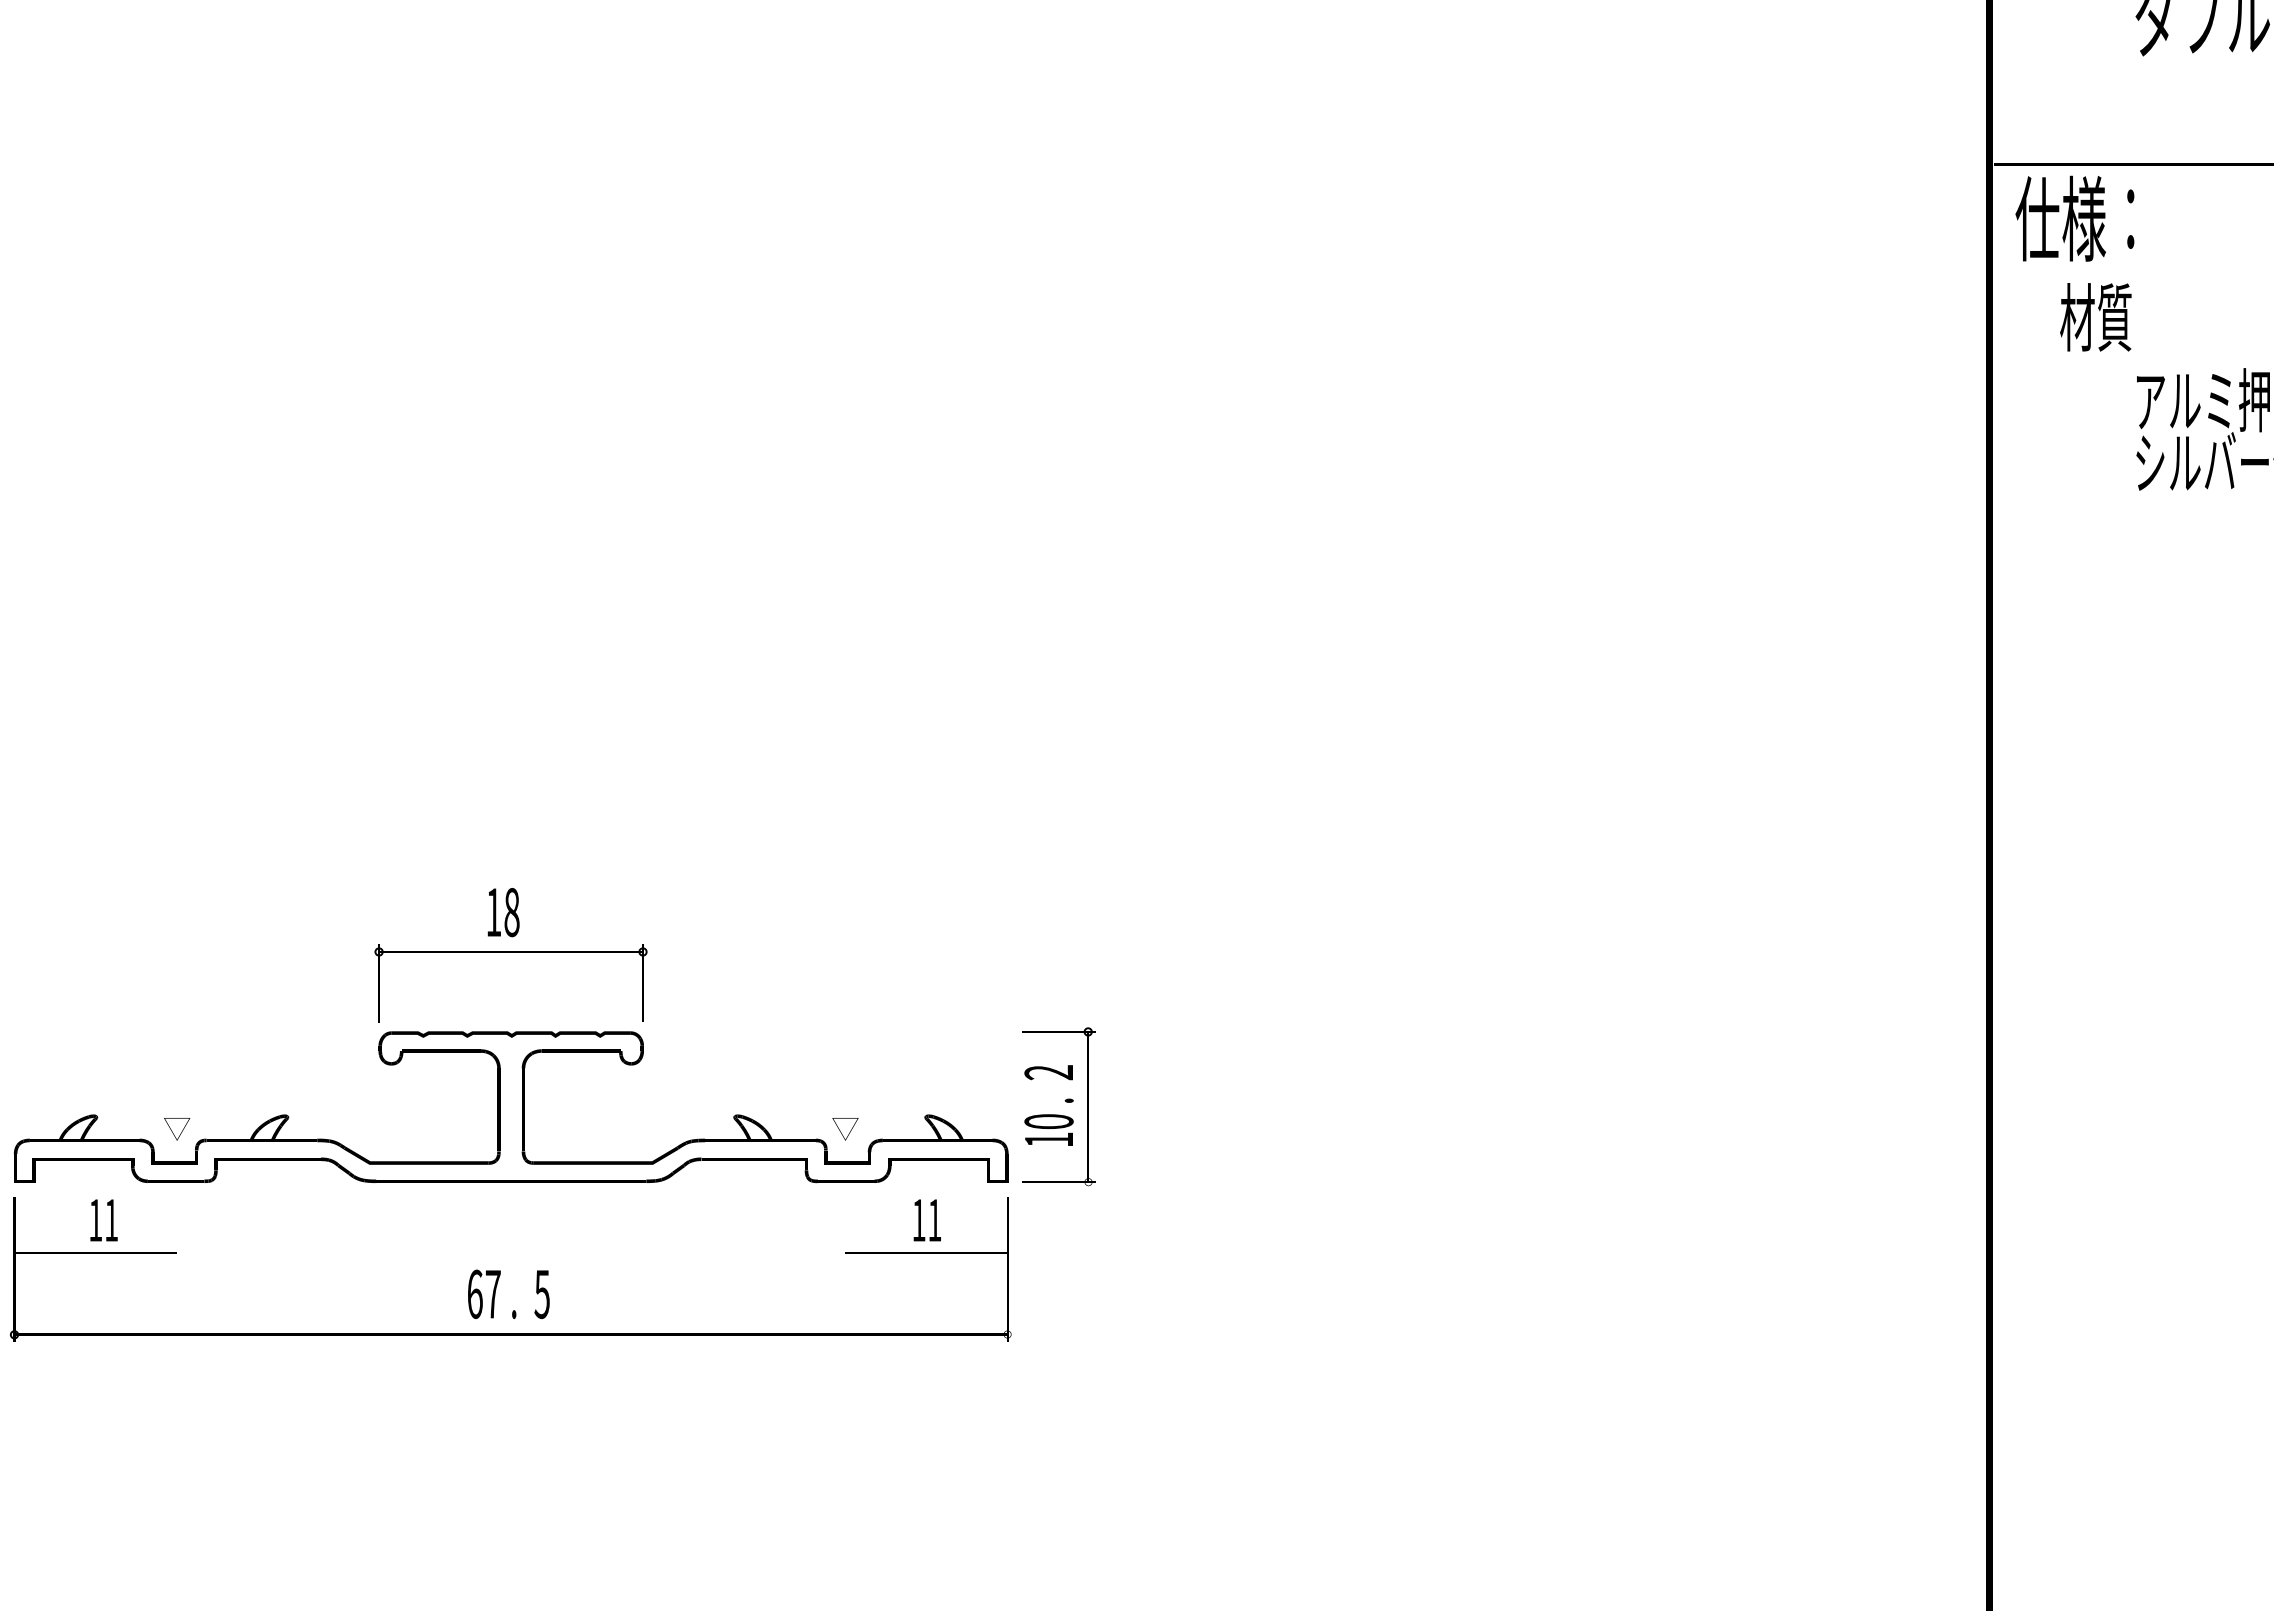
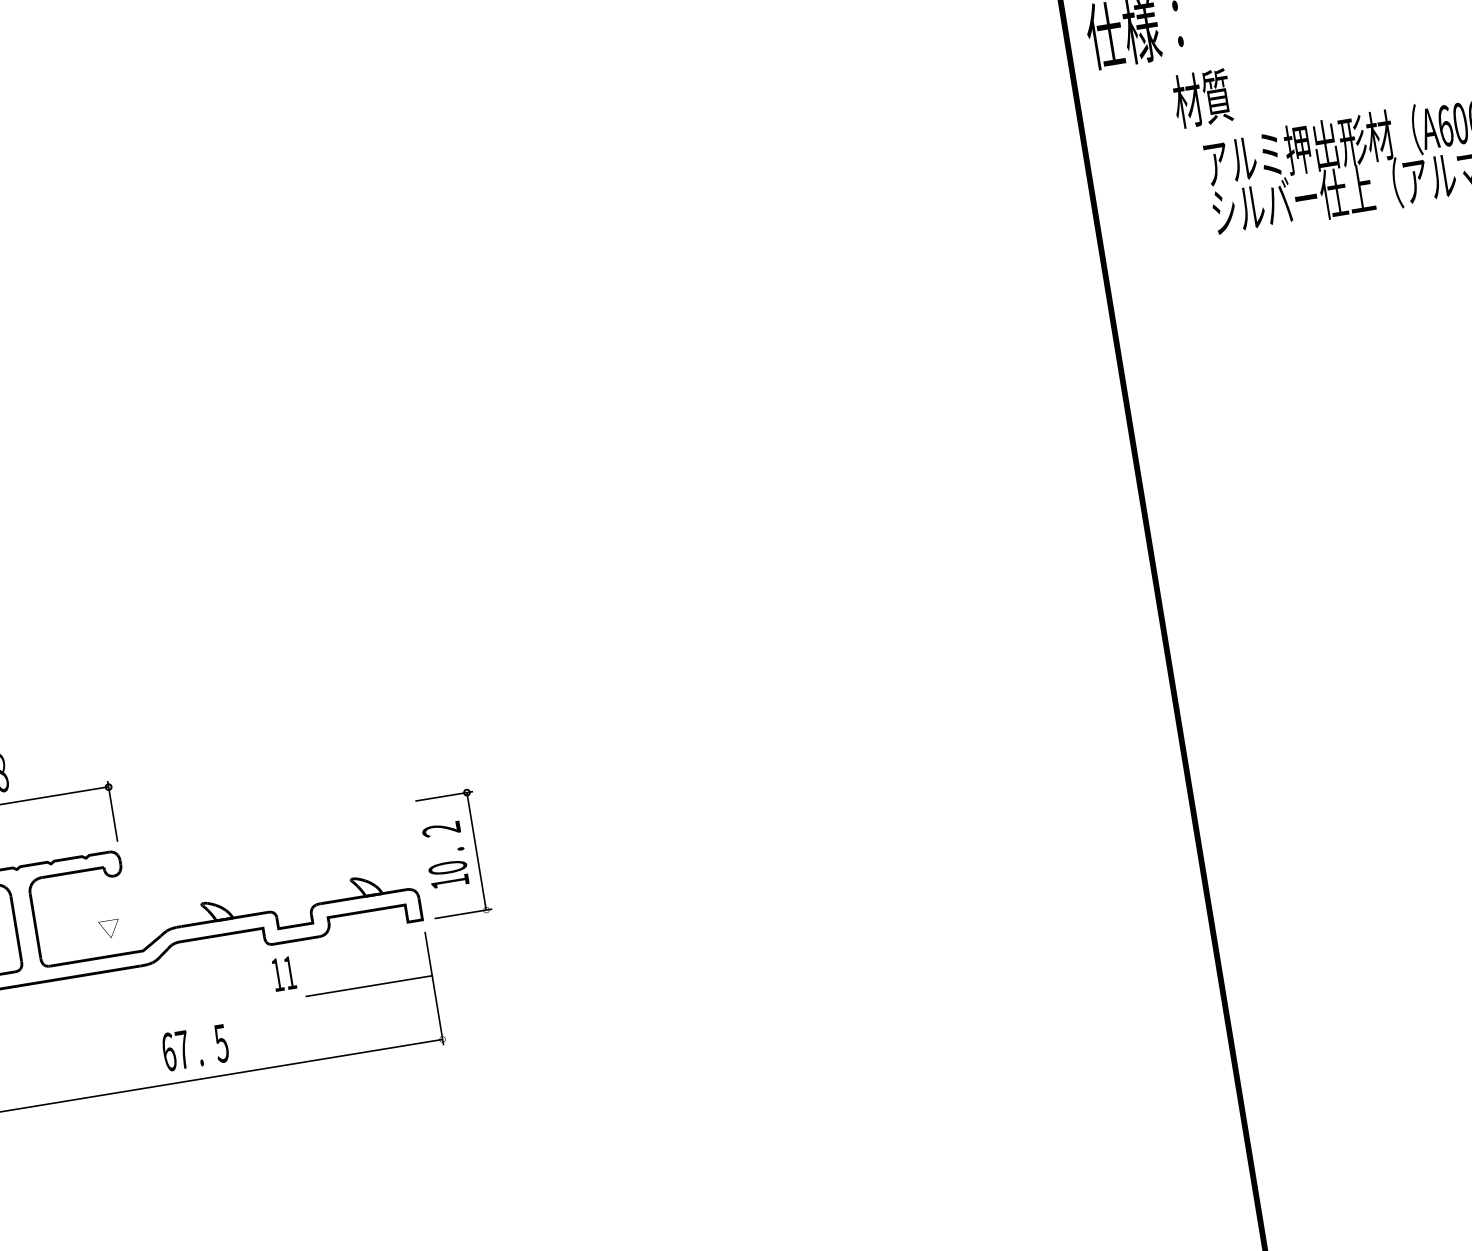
text: (2095, 317) -> (1202, 98), moved
part: (845, 1129) -> (109, 929), moved
text: (926, 1220) -> (283, 974), moved
text: (508, 1293) -> (194, 1047), moved

